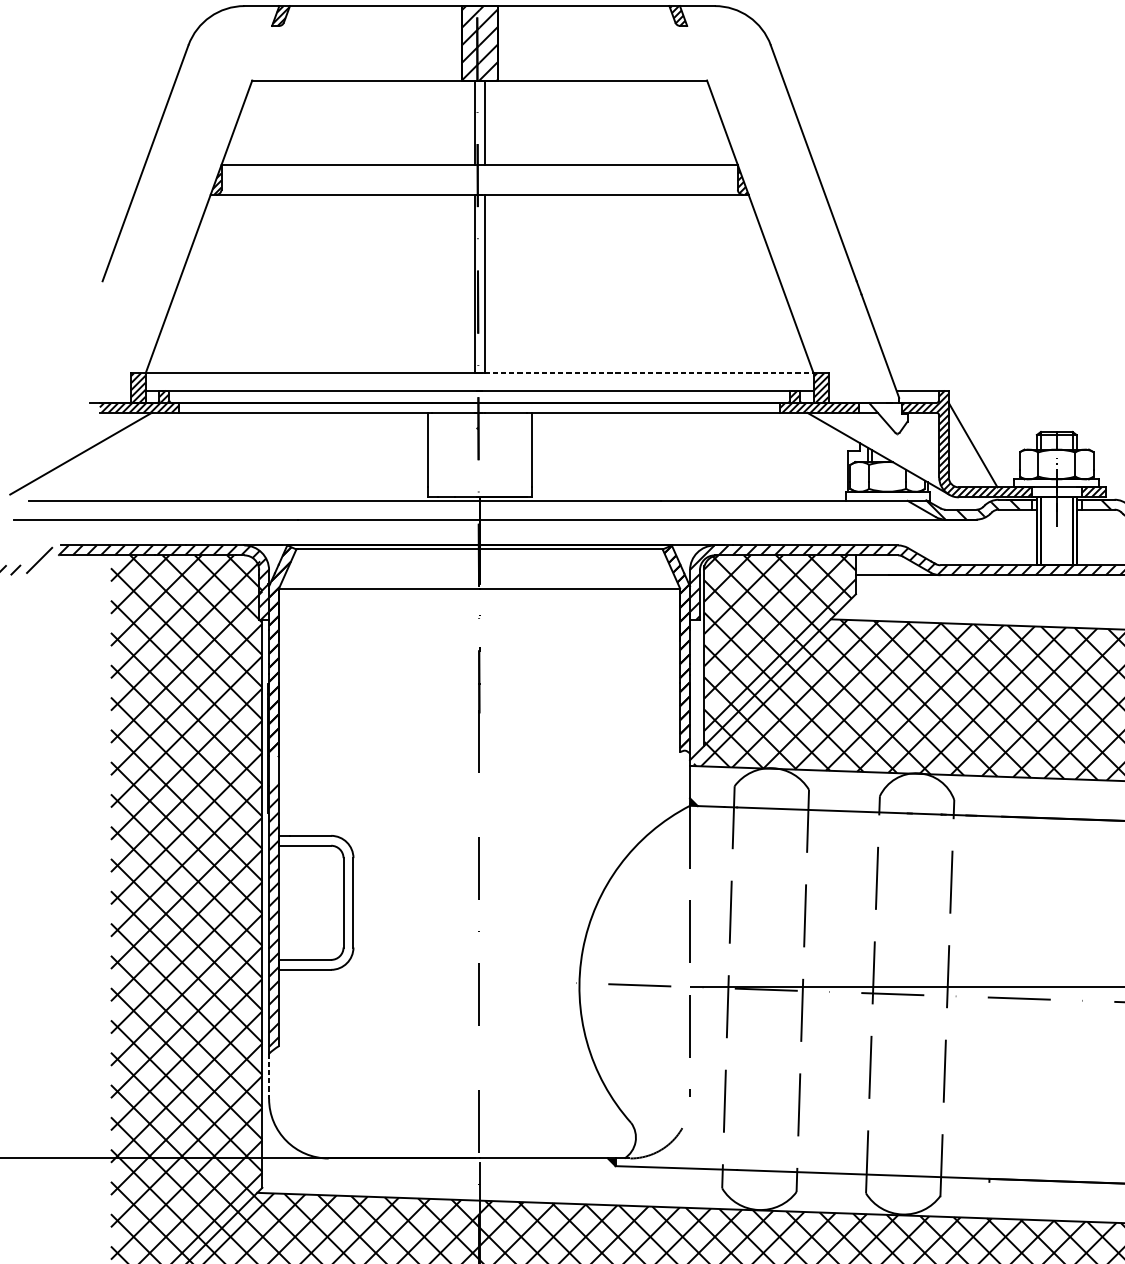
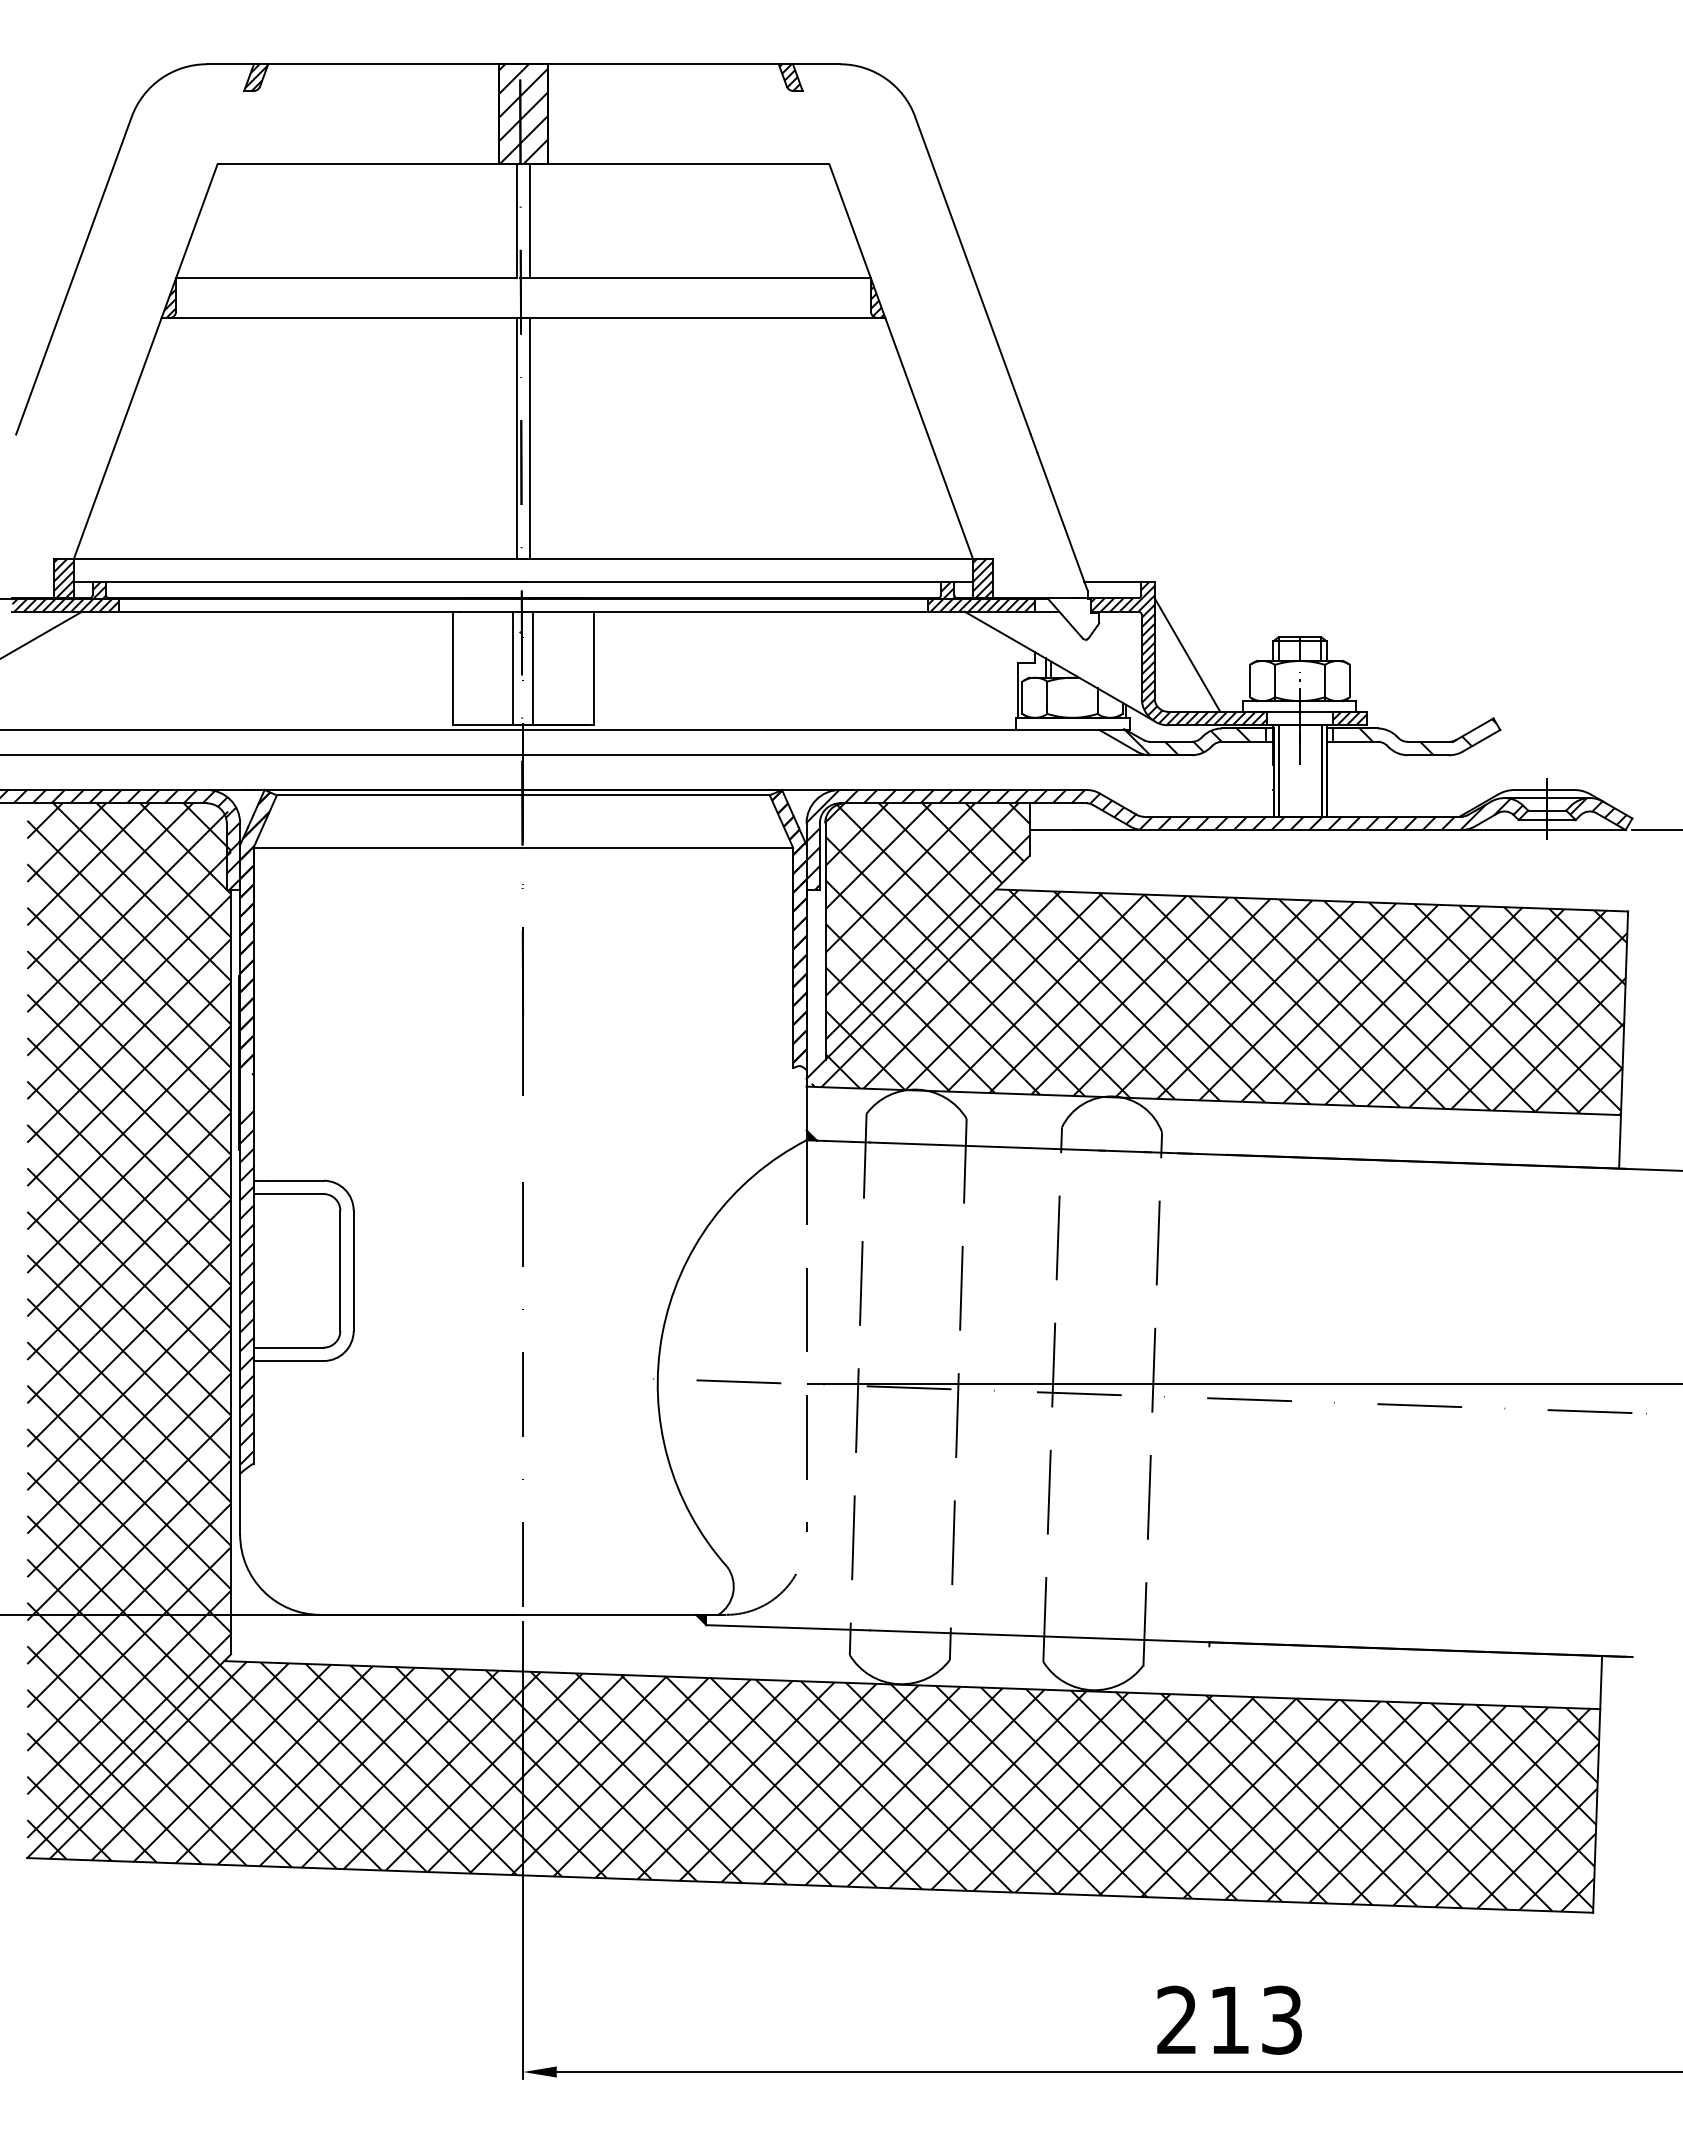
line: (649, 373) -> (752, 558), dashed -> solid
line: (472, 455) -> (513, 668), added
line: (487, 455) -> (533, 668), added
line: (269, 1076) -> (240, 1504), dashed -> solid

